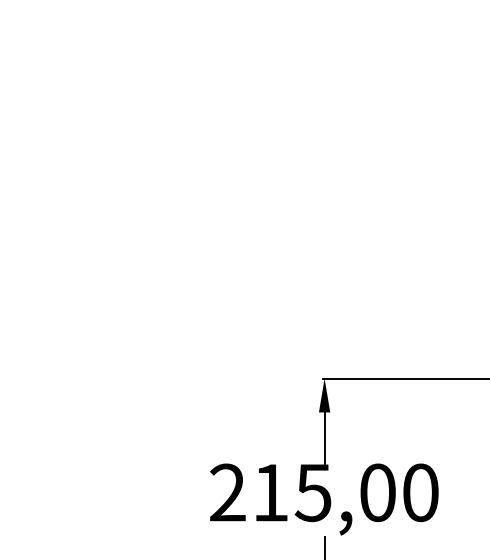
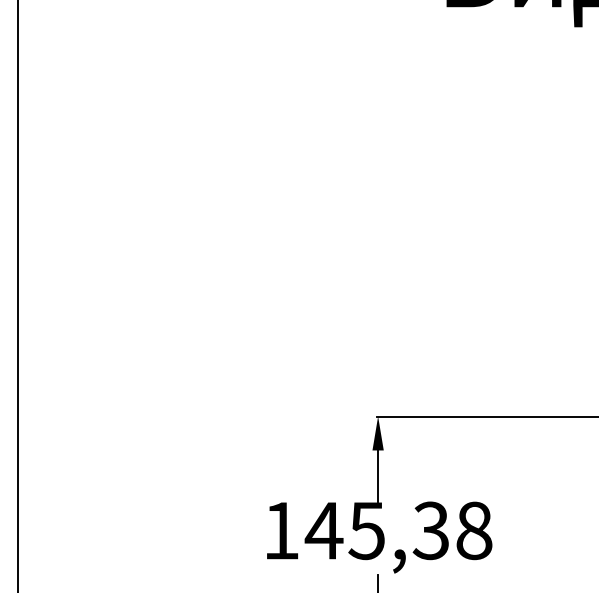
text: (323, 492) -> (377, 530), 215,00 -> 145,38

